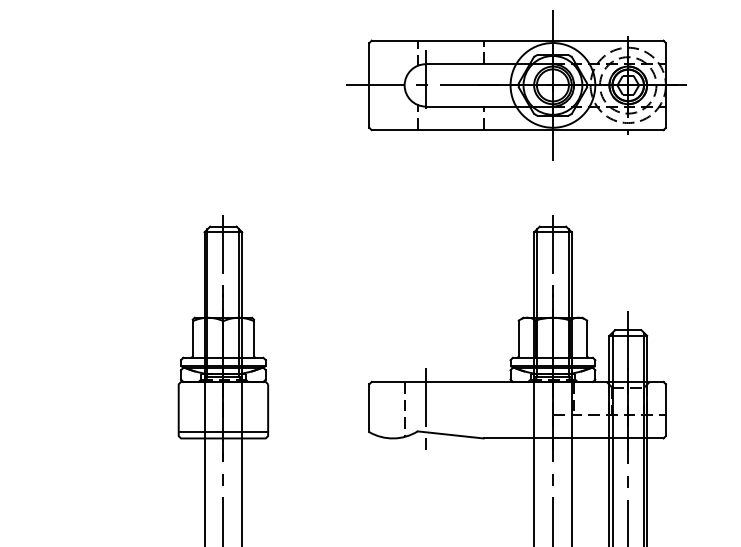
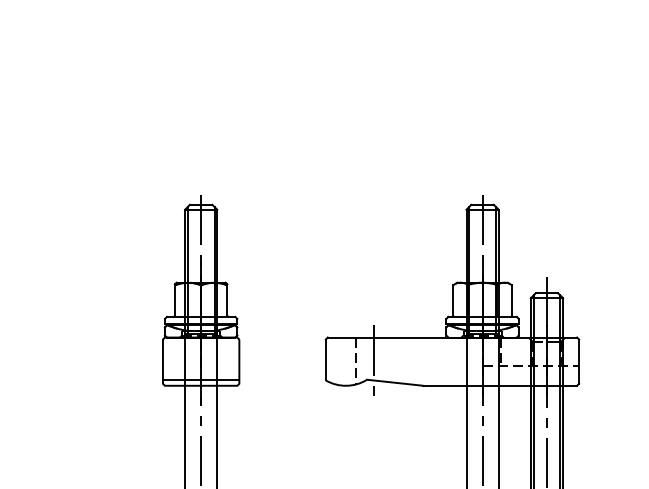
part: (516, 85) -> (451, 84), removed

